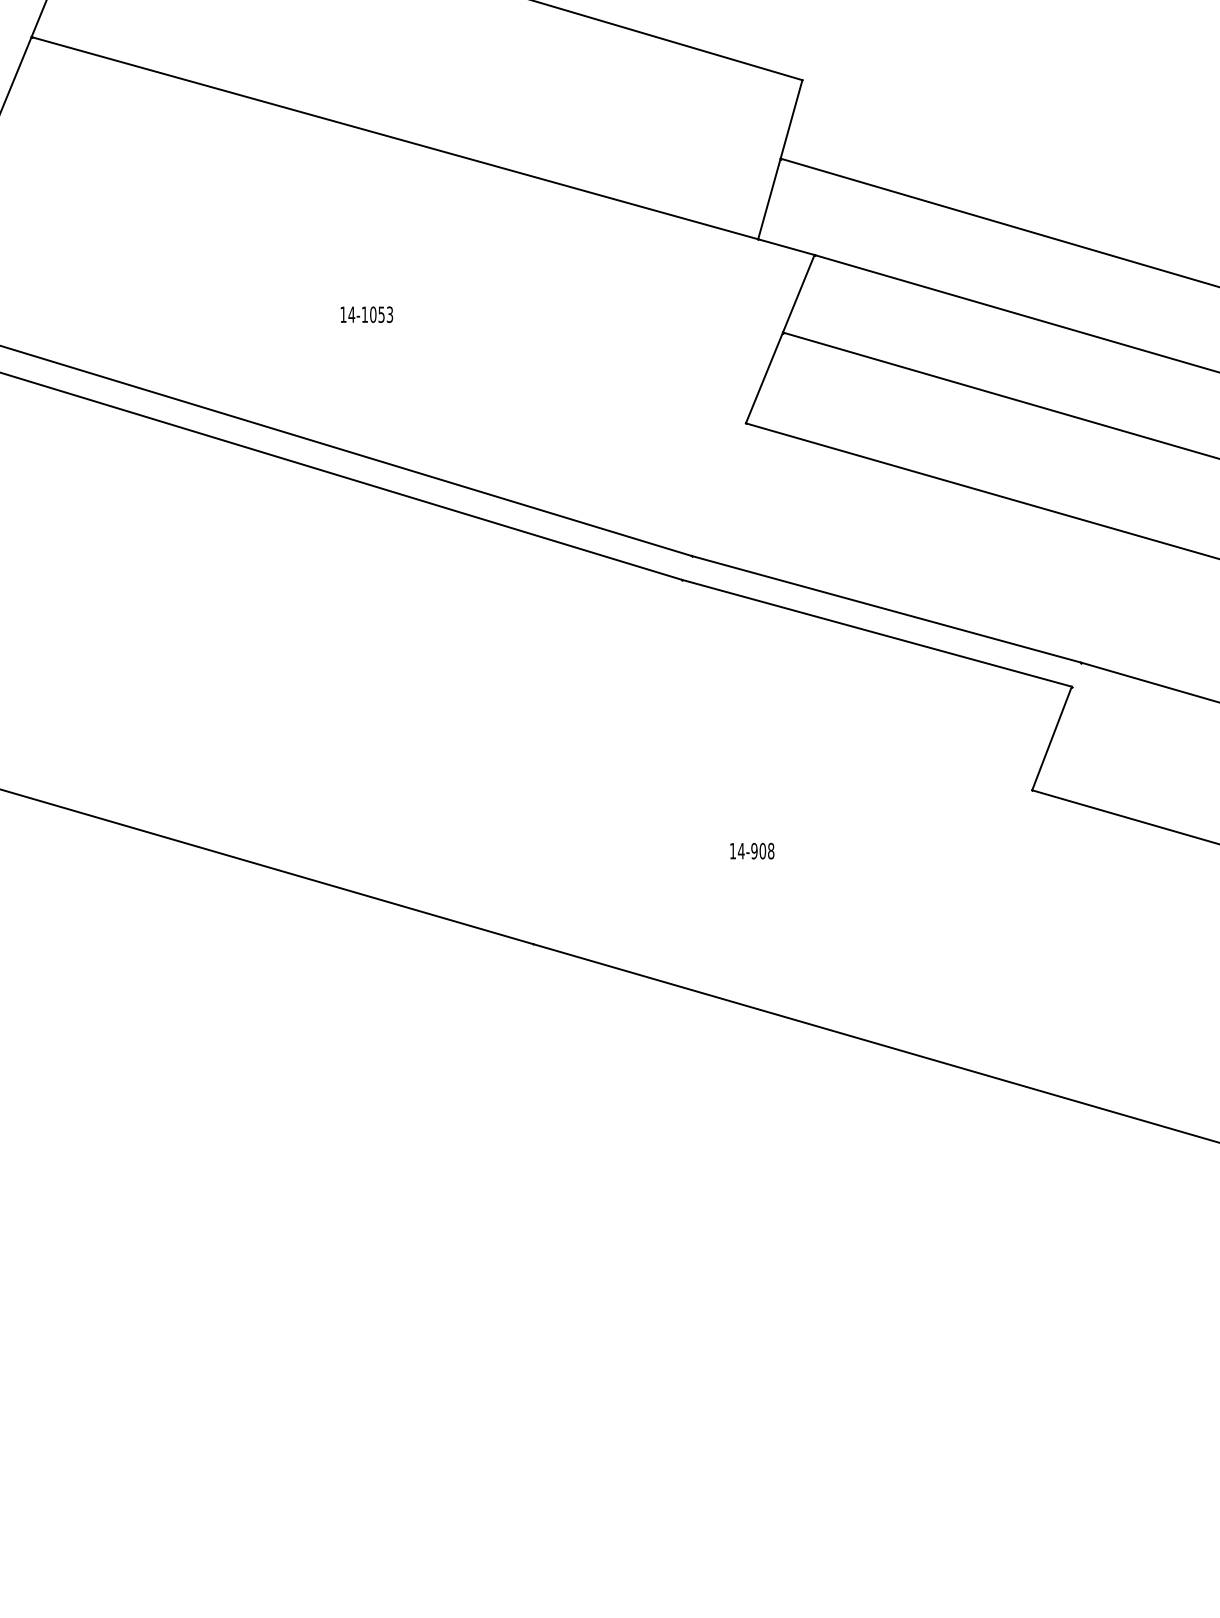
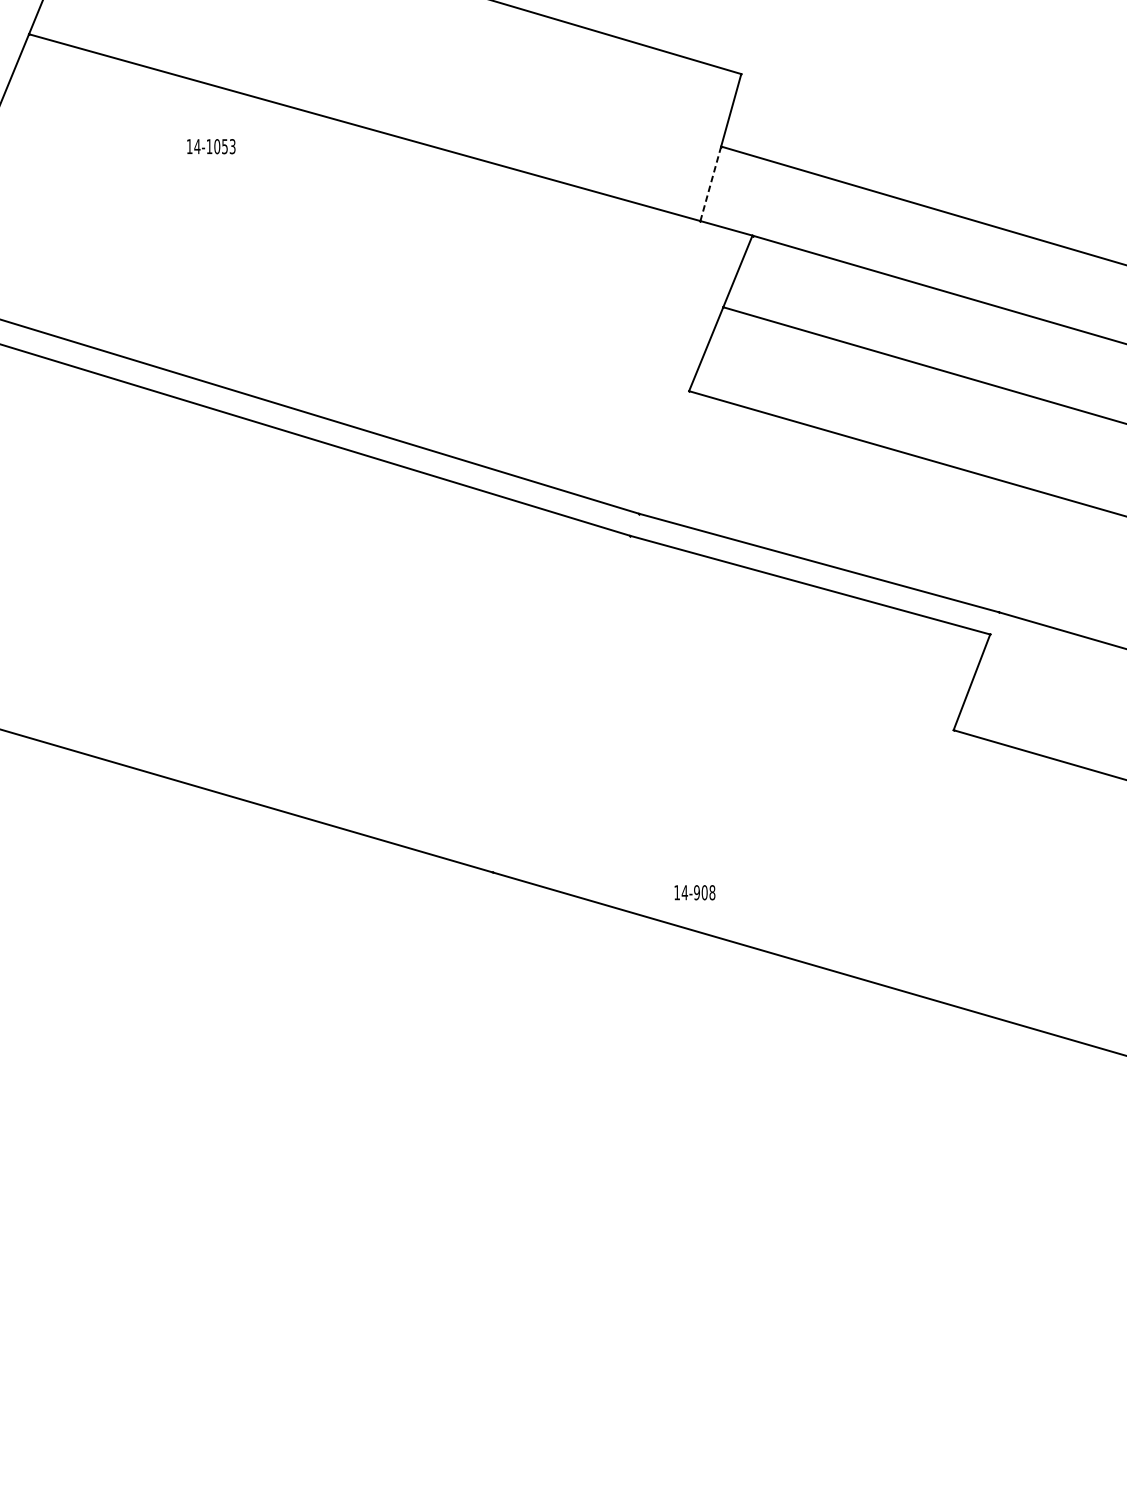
line: (769, 198) -> (710, 183), solid -> dashed
text: (366, 314) -> (210, 146), moved
text: (752, 850) -> (695, 892), moved

